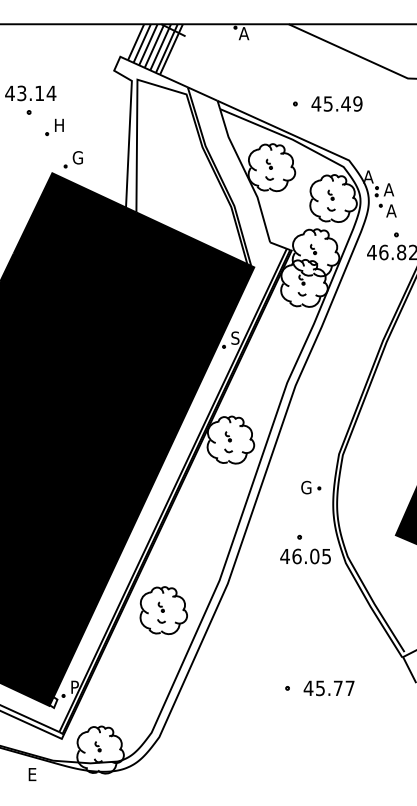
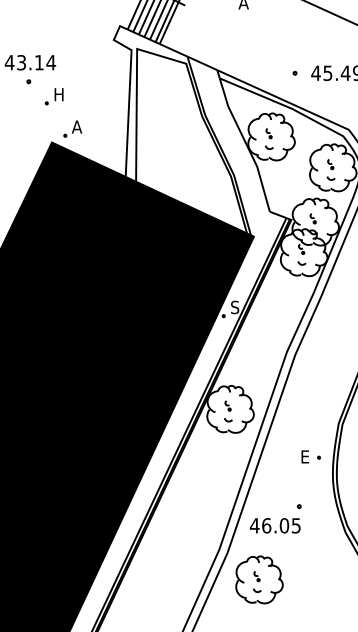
text: (77, 157) -> (77, 126), G -> A
text: (306, 487) -> (306, 456), G -> E
text: (305, 556) -> (275, 525), moved
part: (163, 610) -> (259, 579), moved

